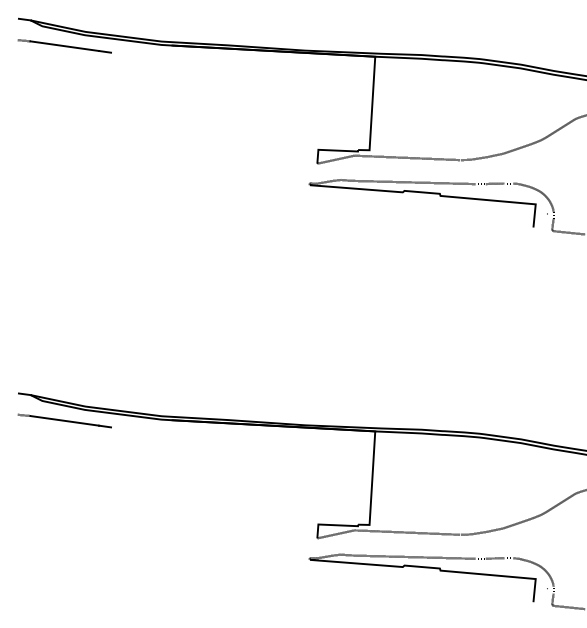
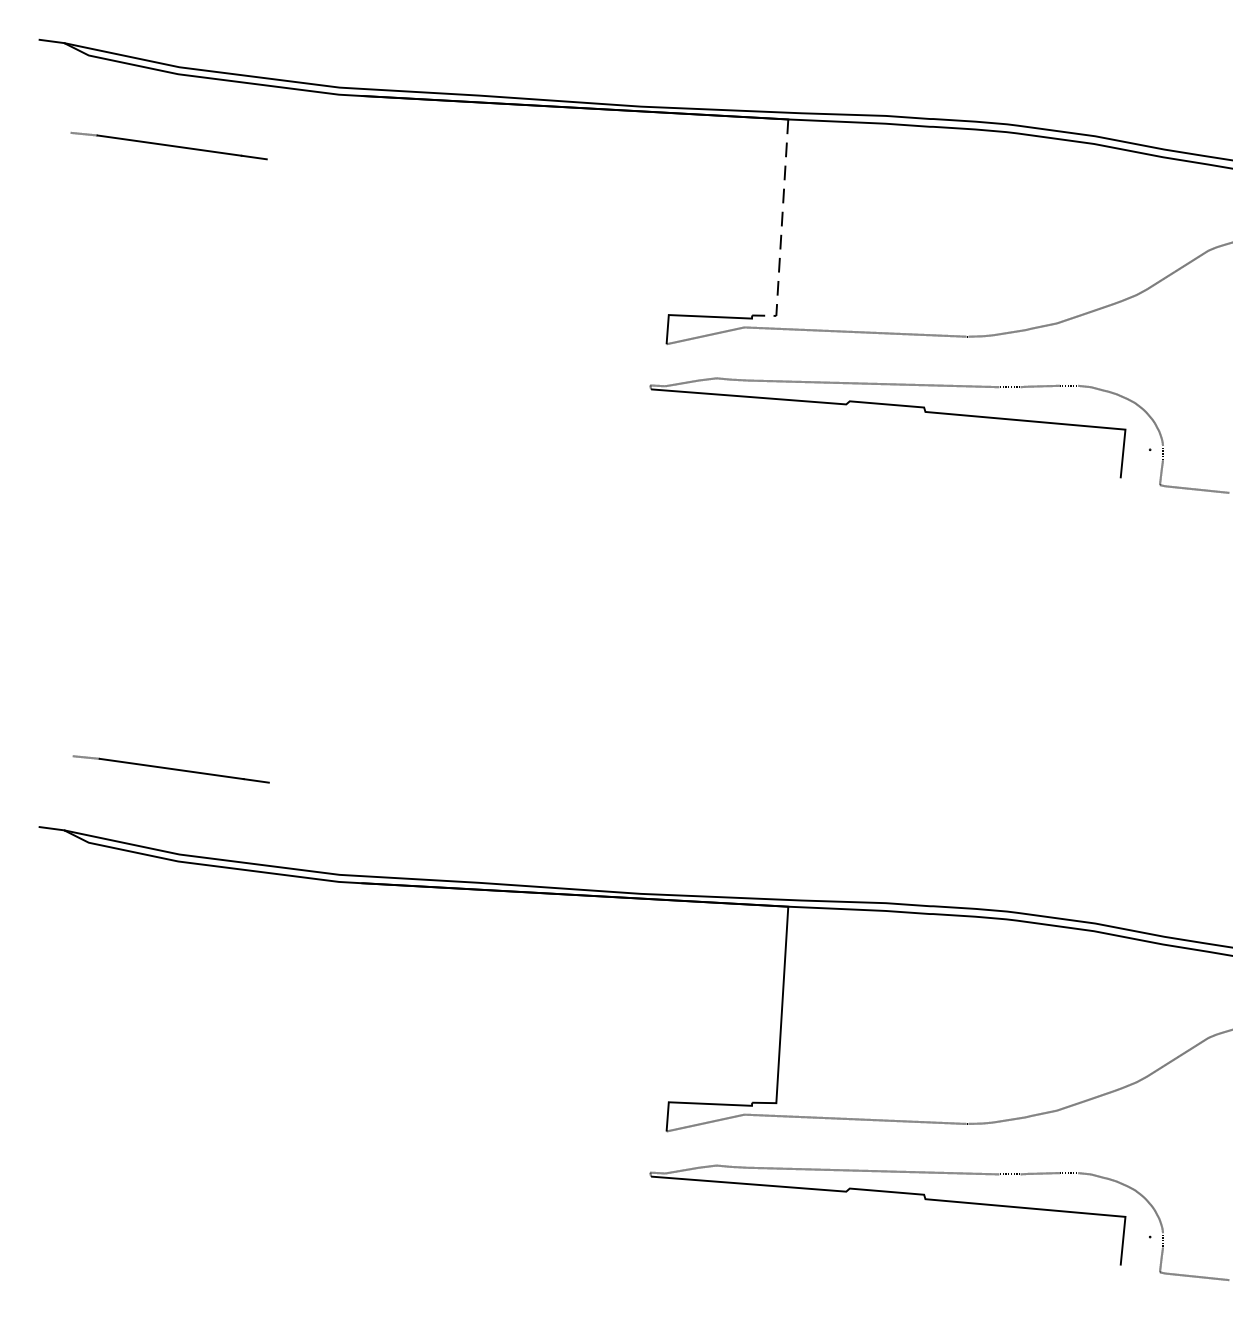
line: (64, 46) -> (168, 146), moved
line: (371, 110) -> (780, 232), solid -> dashed
line: (64, 420) -> (171, 768), moved

